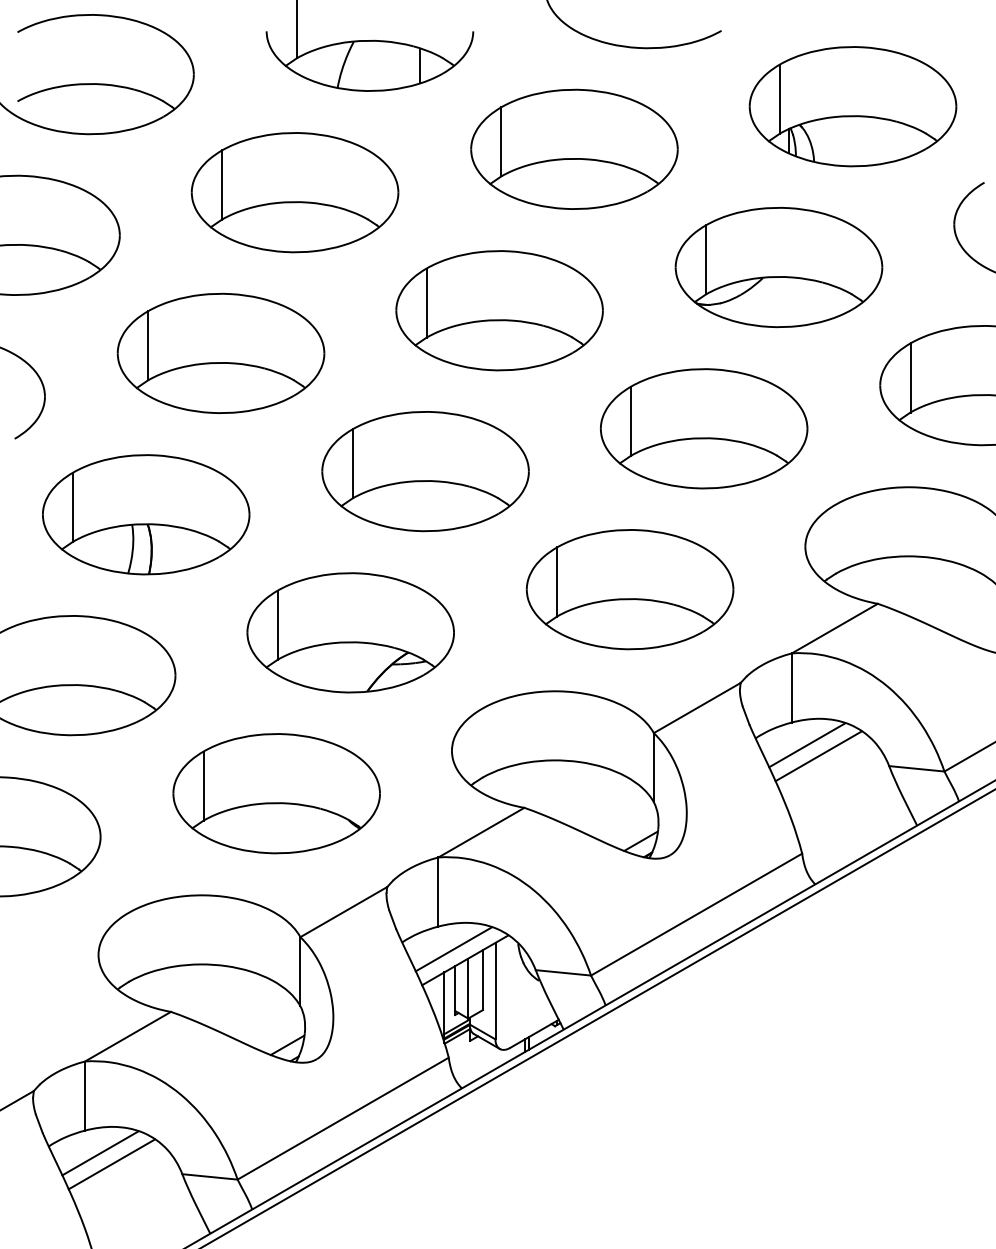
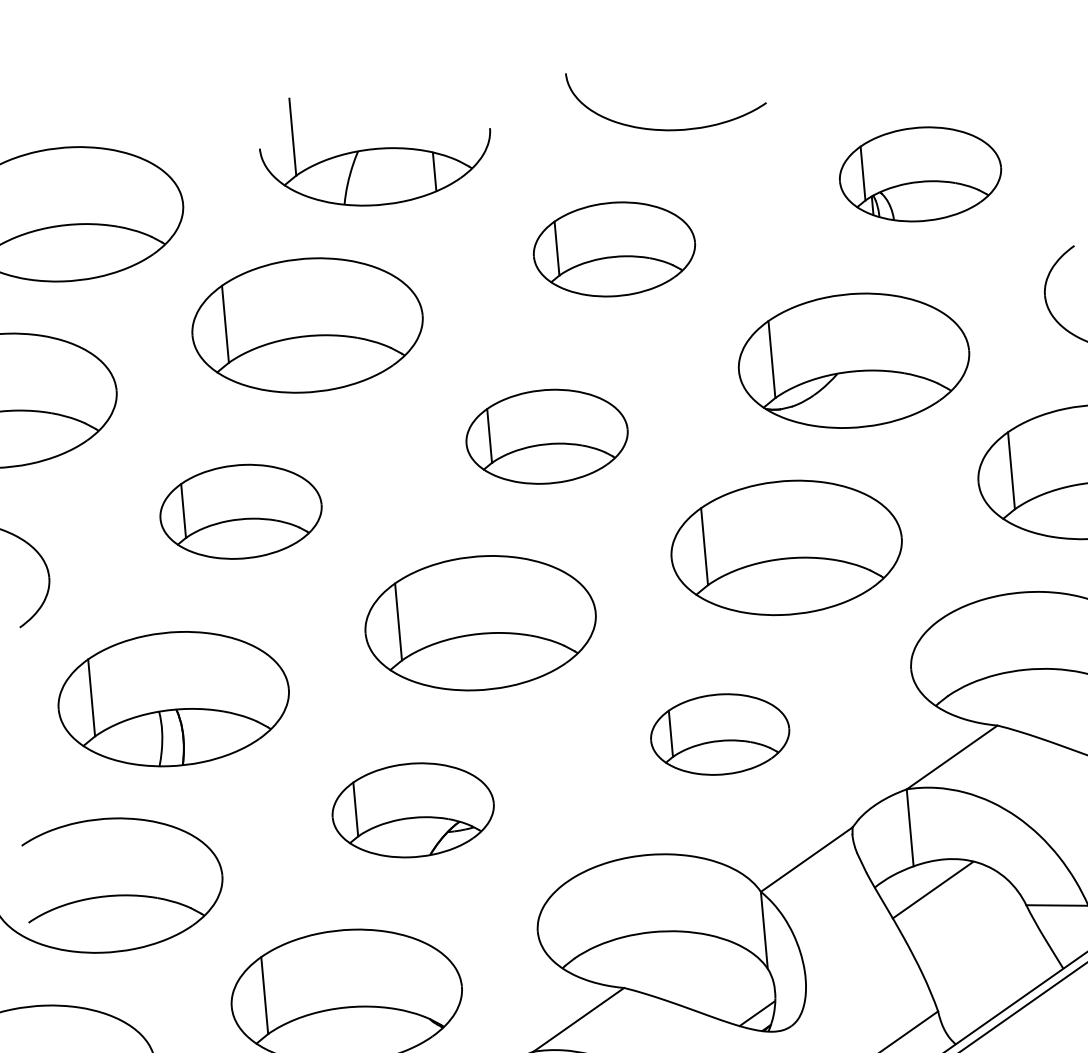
part: (852, 106) -> (919, 174), size x0.7
part: (574, 148) -> (614, 248), size x0.7
part: (499, 310) -> (546, 436), size x0.7
part: (220, 352) -> (240, 510), size x0.7
part: (629, 589) -> (719, 734), size x0.6
part: (350, 632) -> (413, 809), size x0.7
line: (818, 756) -> (946, 901), removed

